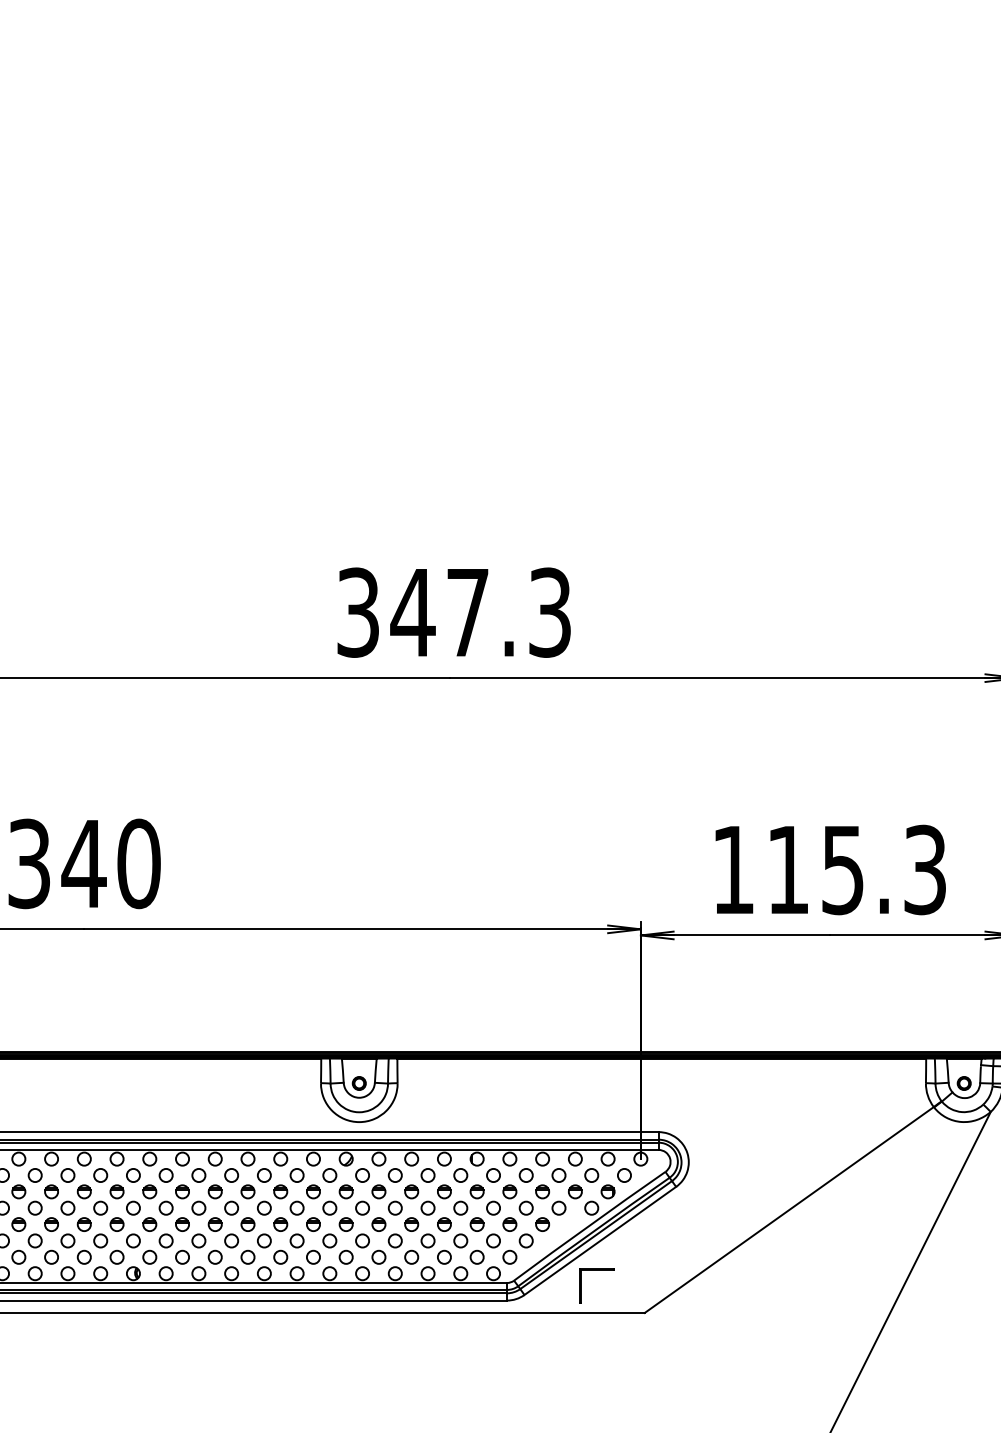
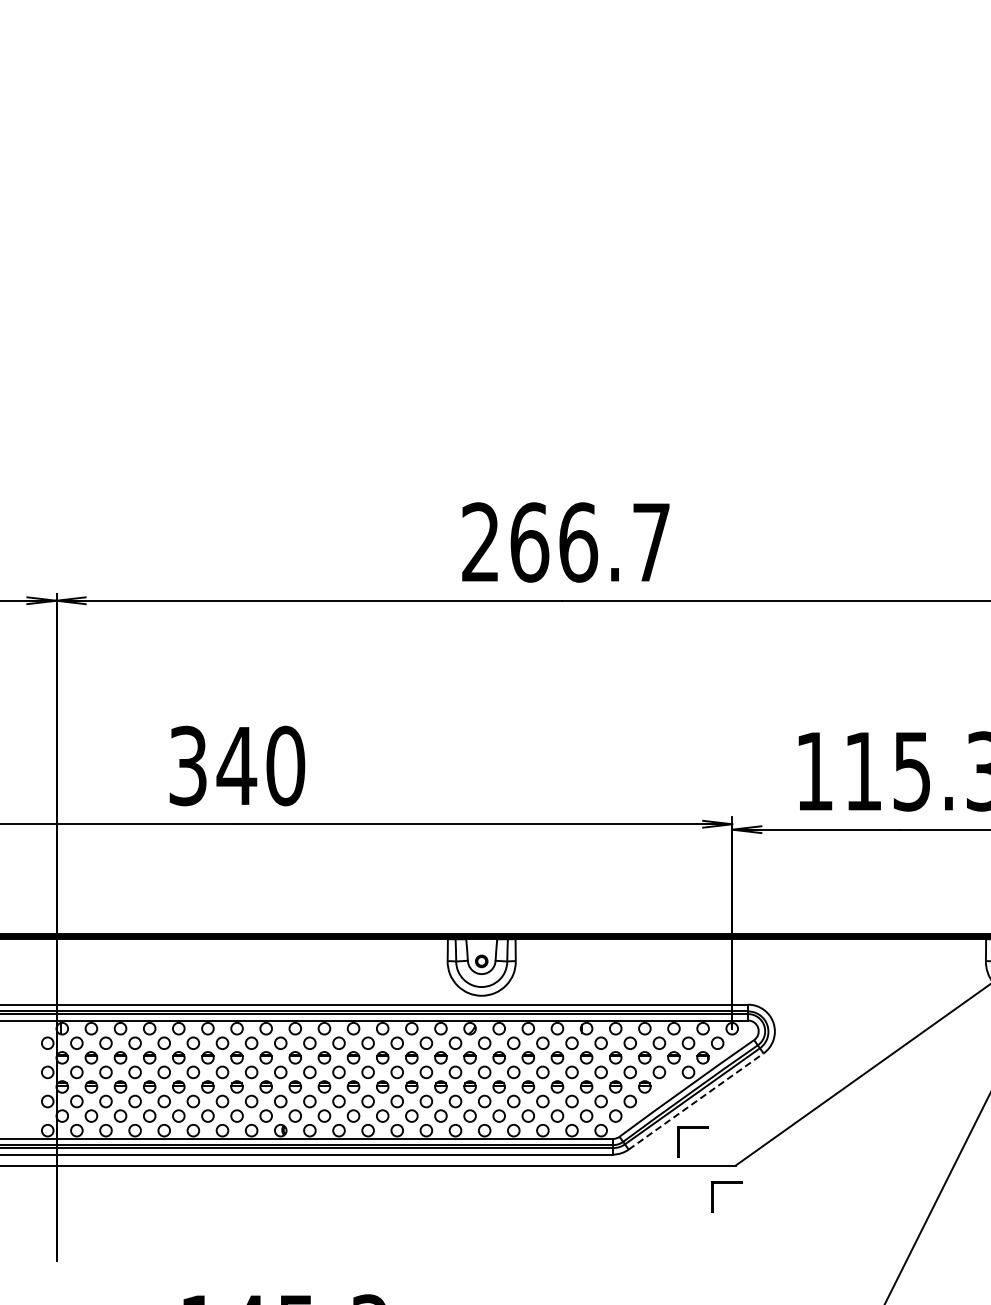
text: (453, 612) -> (565, 542), 347.3 -> 266.7
line: (600, 1240) -> (696, 1101), solid -> dashed
part: (634, 1333) -> (726, 1183), added

